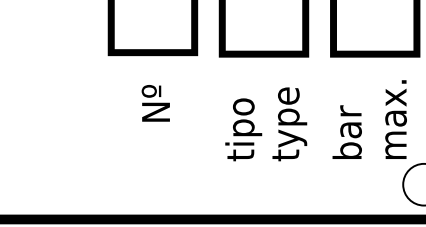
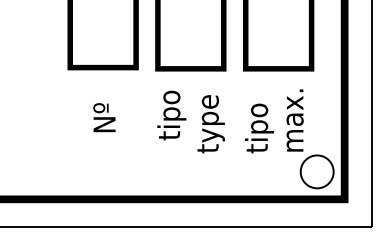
text: (155, 103) -> (104, 117), moved
text: (243, 129) -> (171, 115), moved
text: (350, 129) -> (259, 128), bar -> tipo

